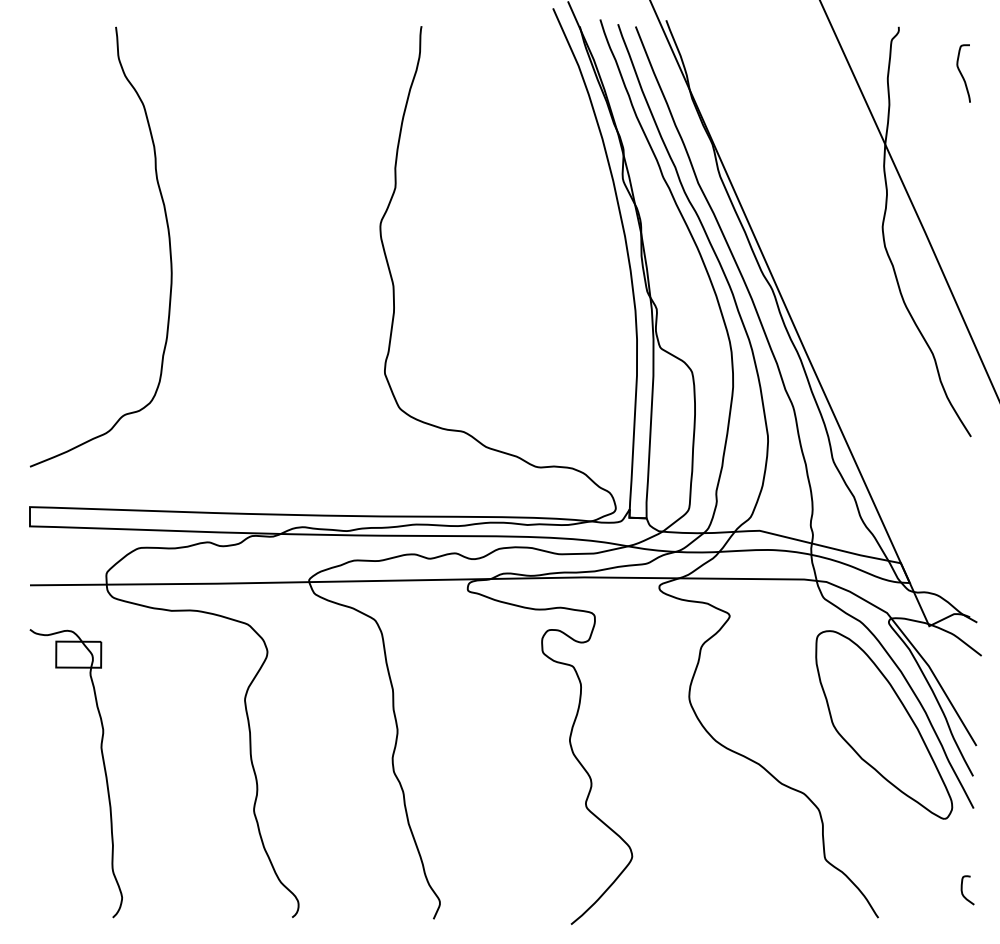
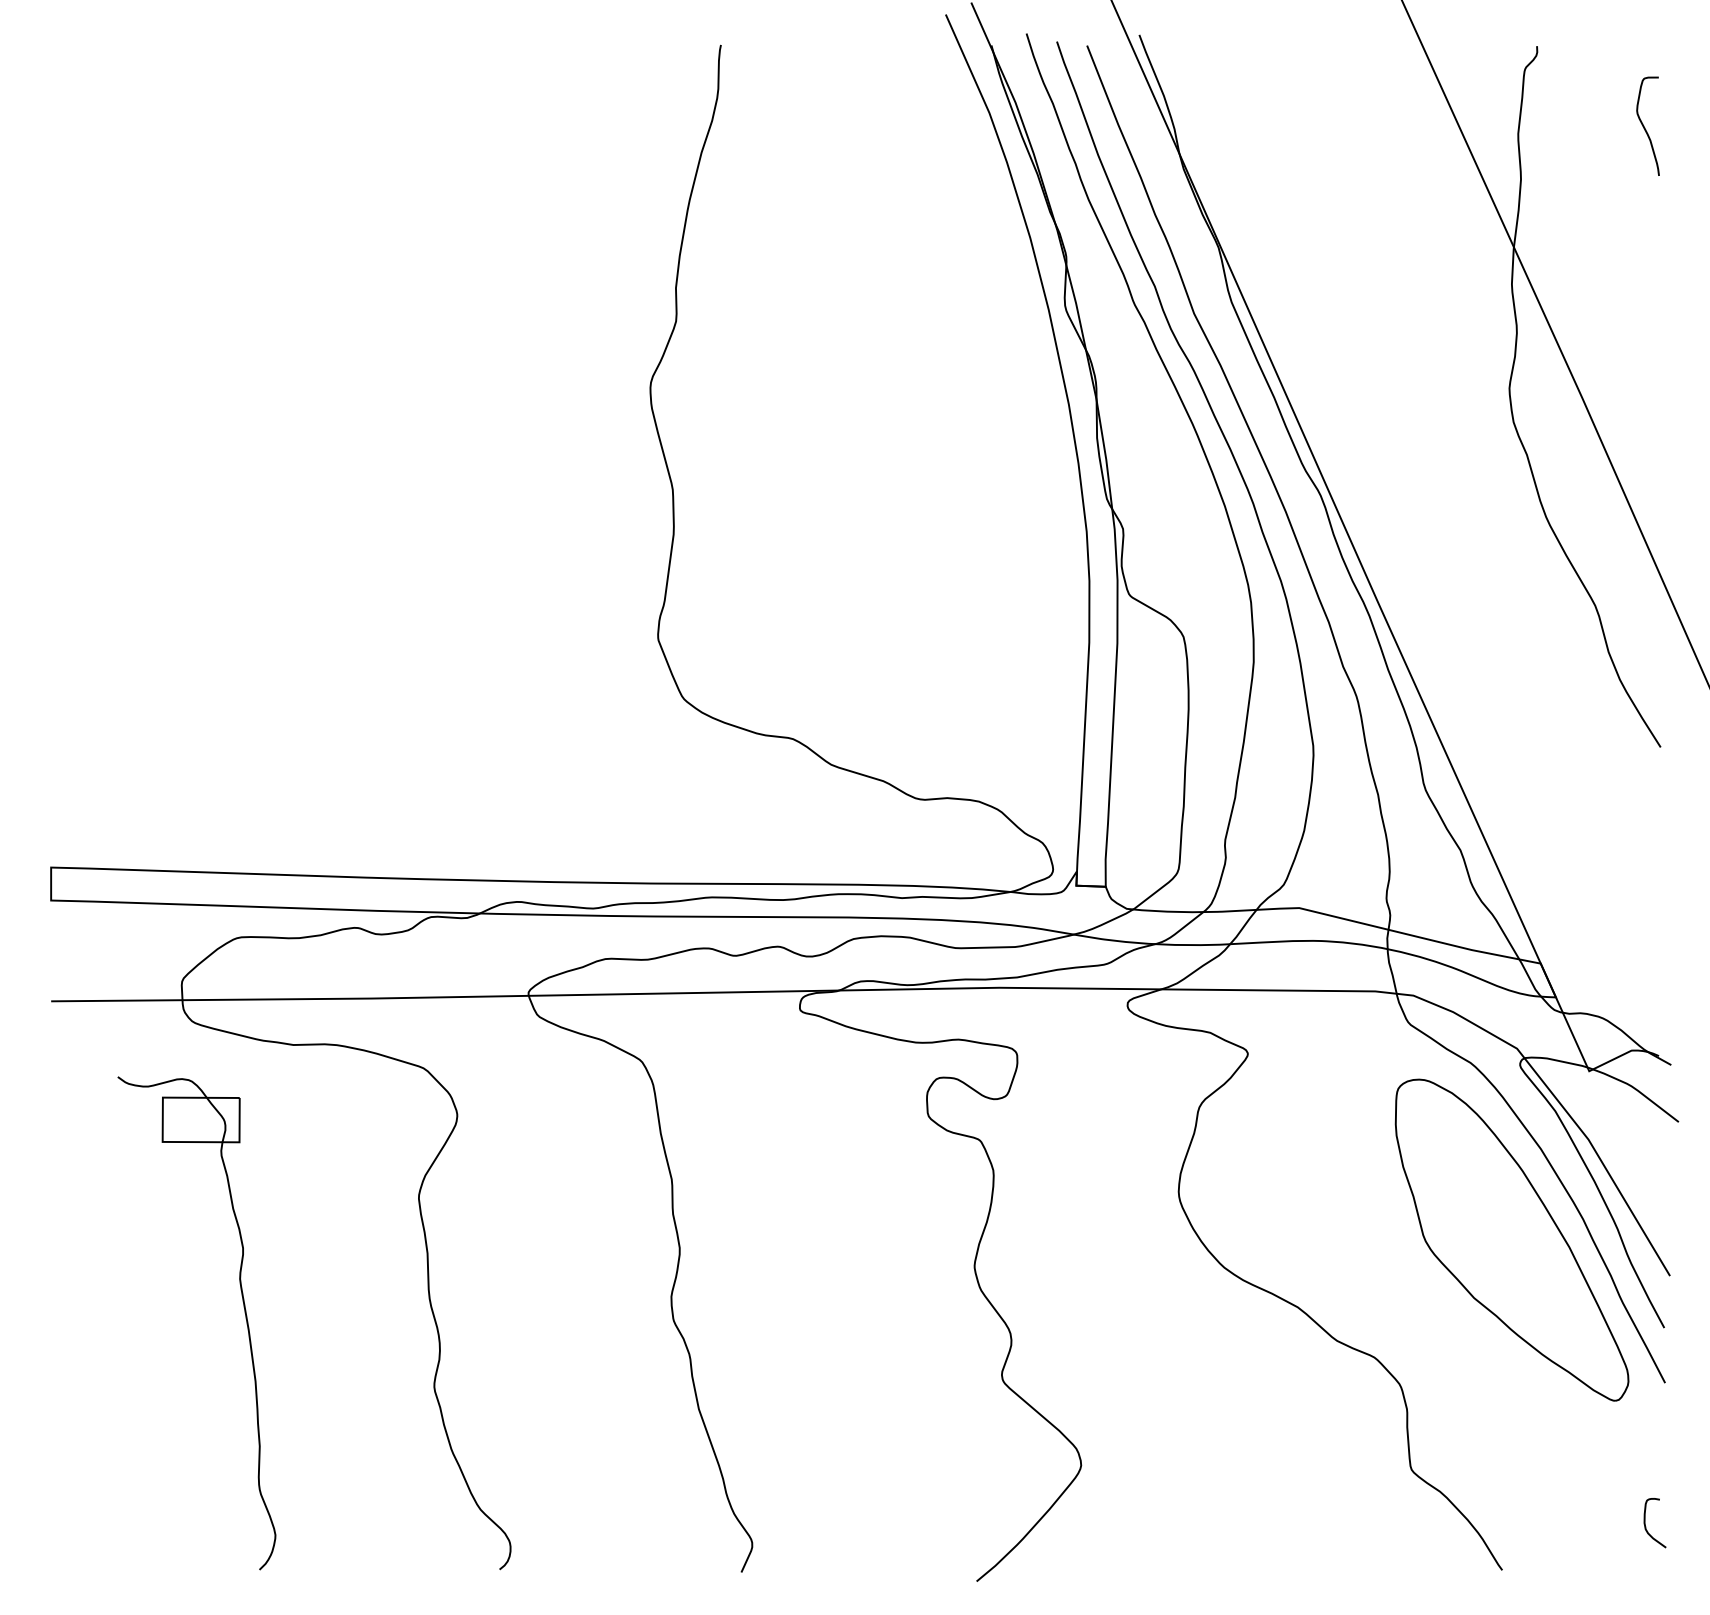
curve: (168, 241) -> (288, 413), removed
part: (103, 767) -> (243, 1312), moved

